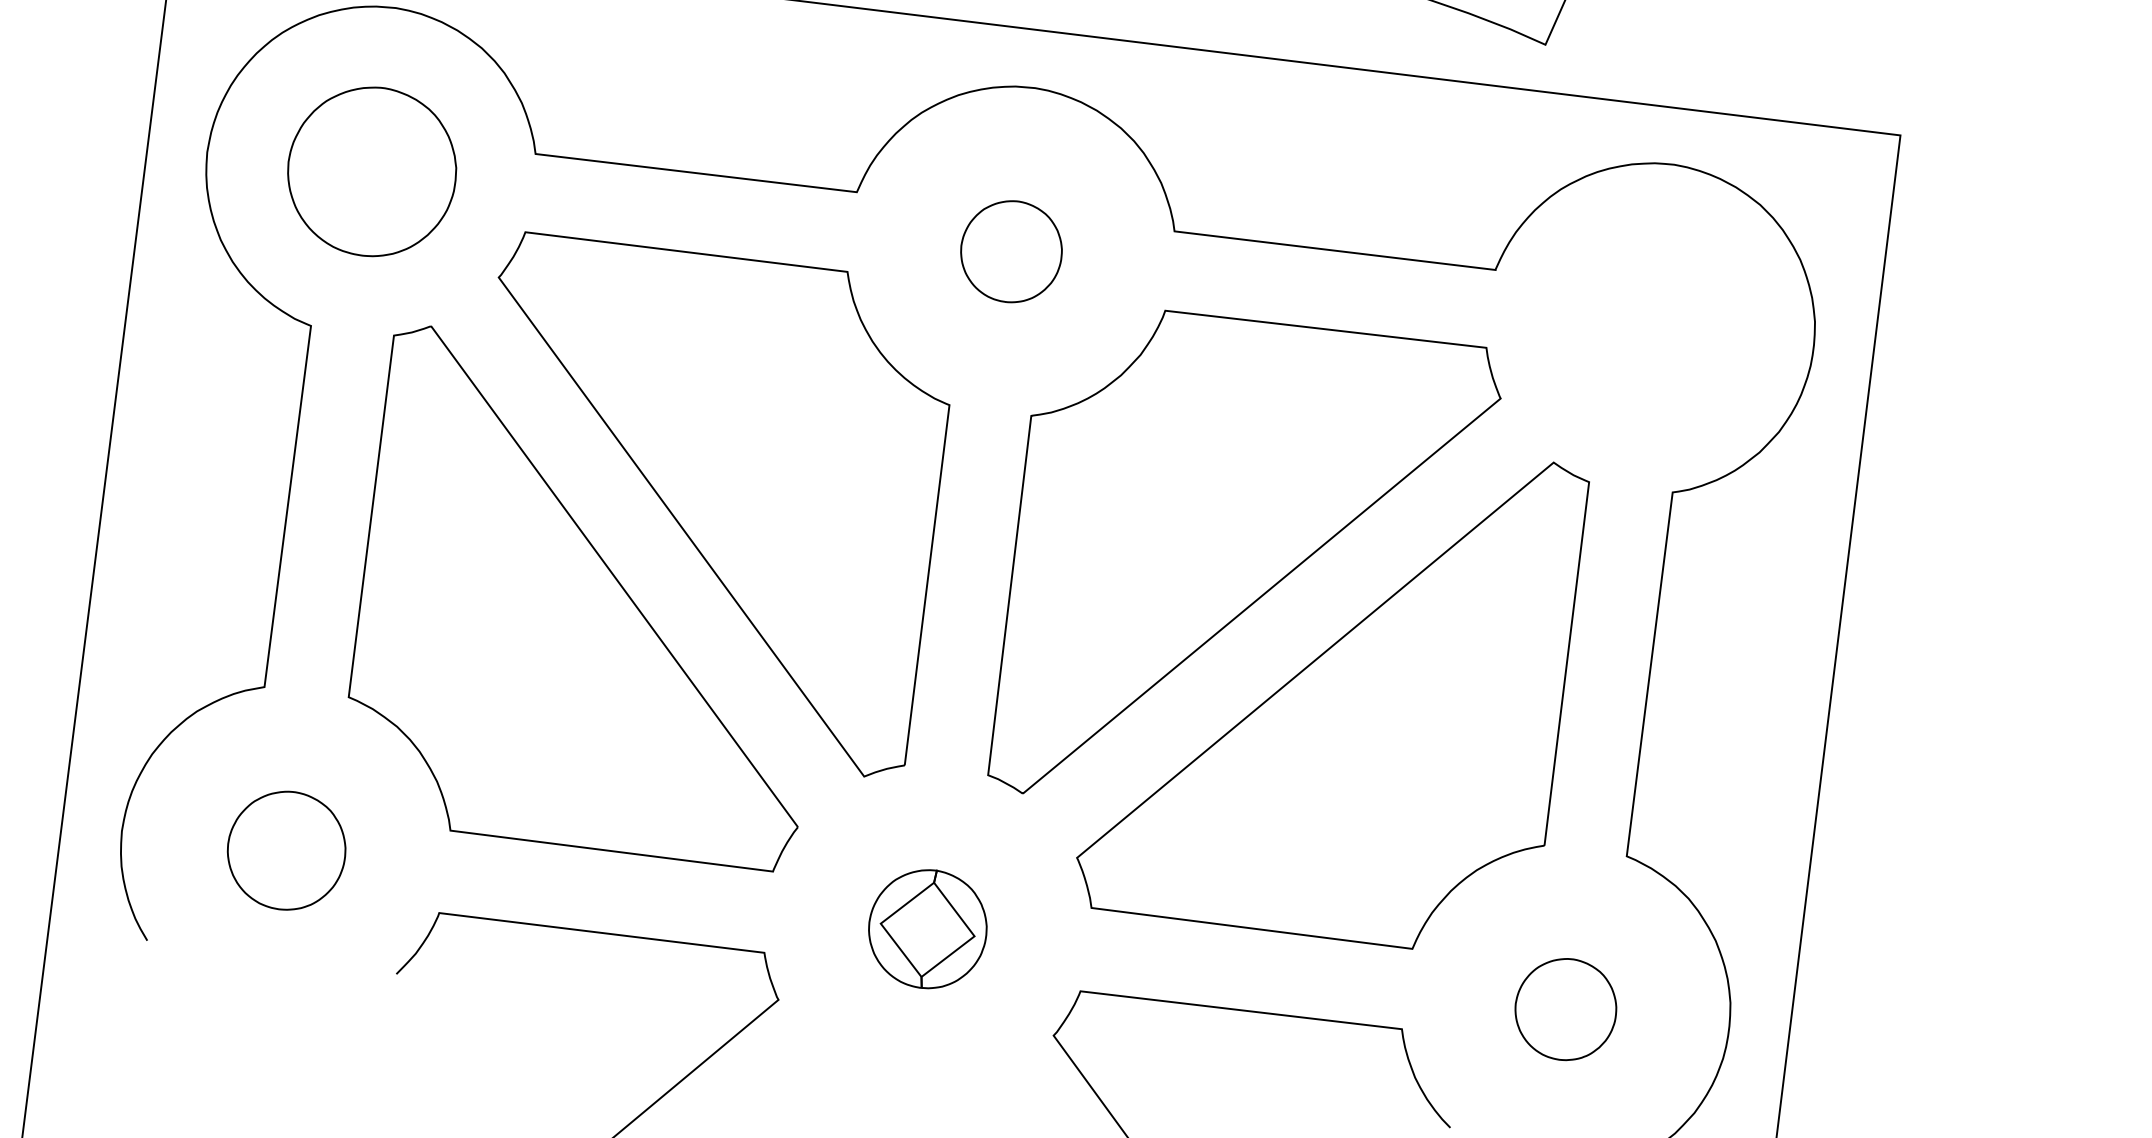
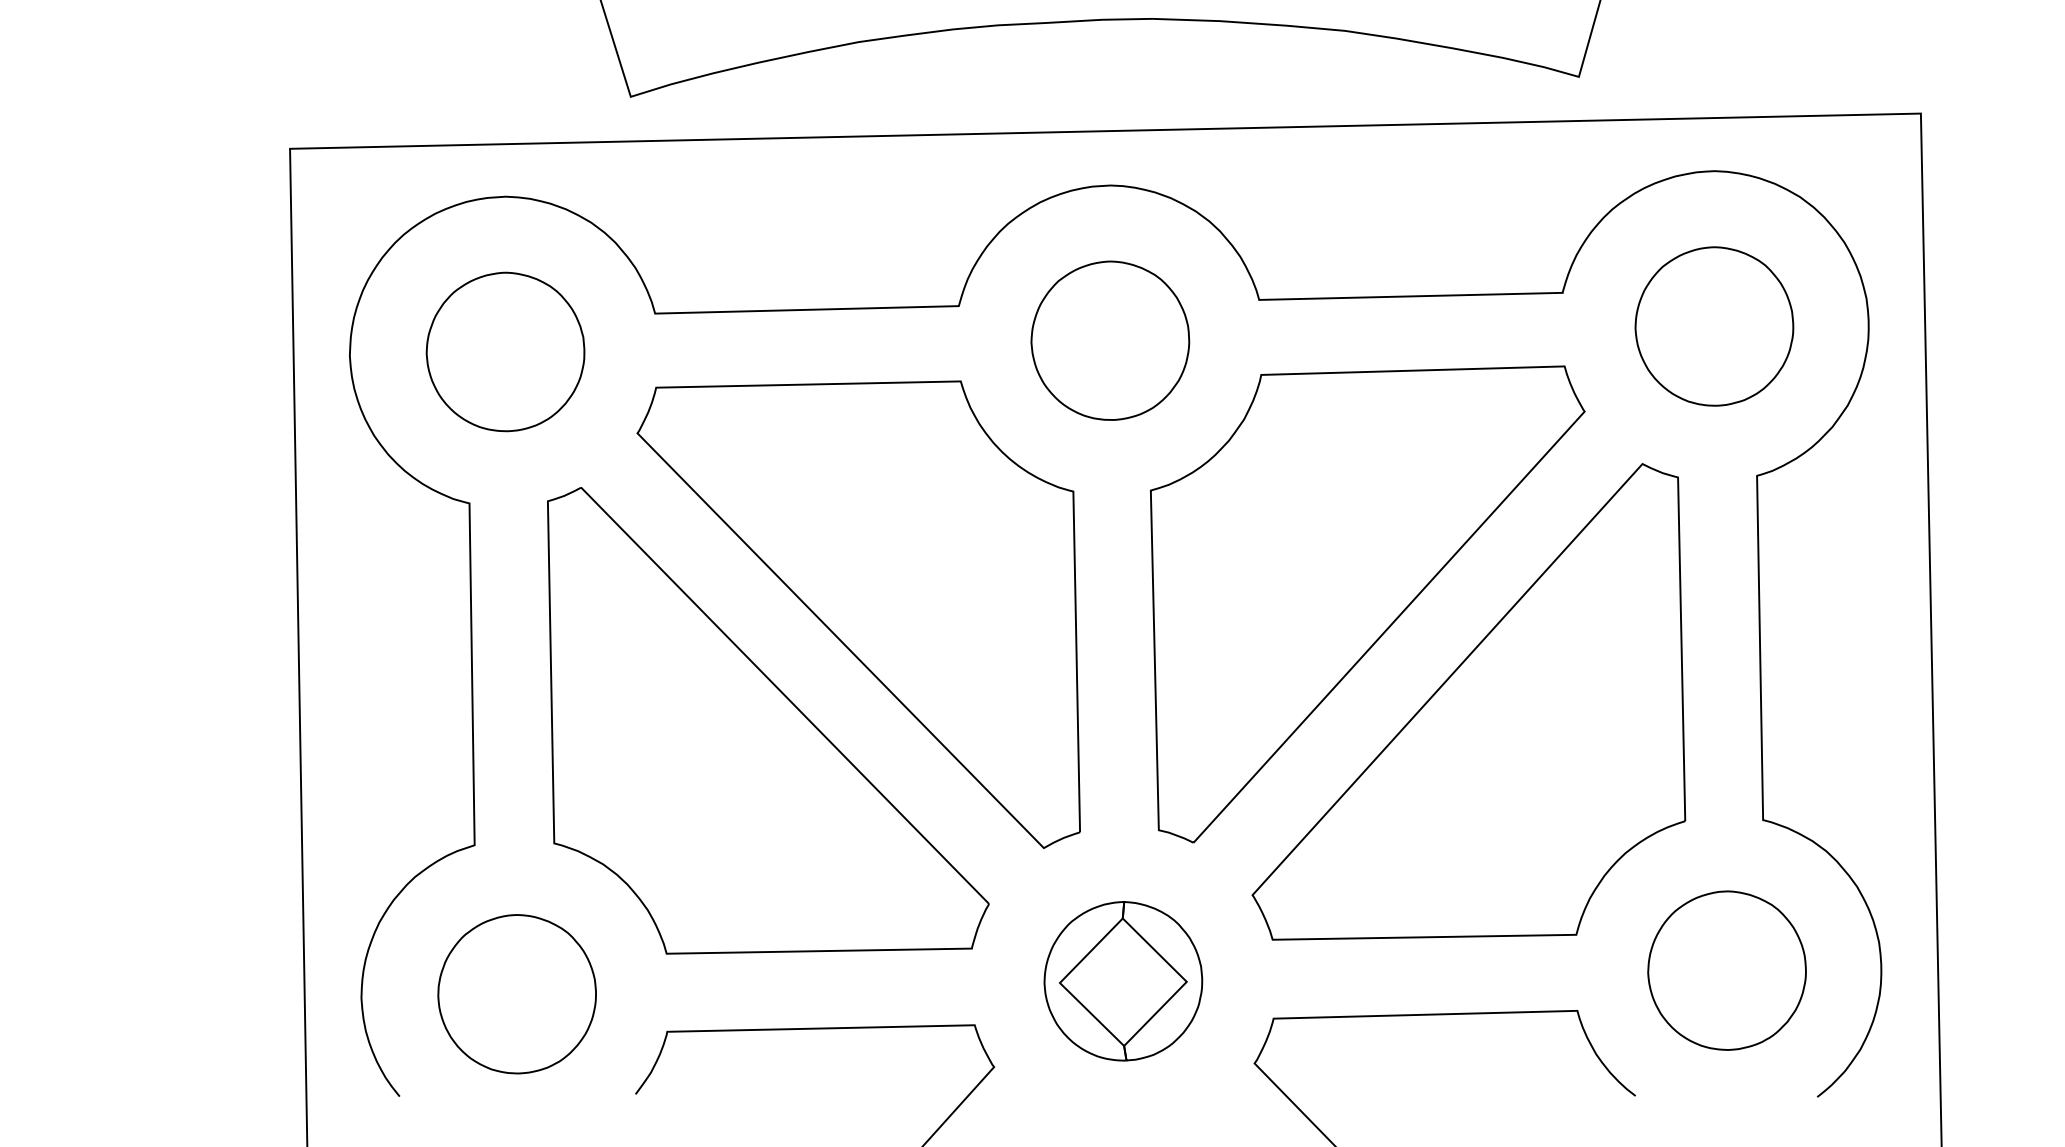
part: (1011, 251) -> (1110, 340), size x1.67
part: (1650, 328) -> (1714, 326), added
part: (285, 850) -> (516, 994), size x1.43
part: (927, 929) -> (1123, 981), size x1.43
part: (1565, 1009) -> (1726, 970), size x1.67

